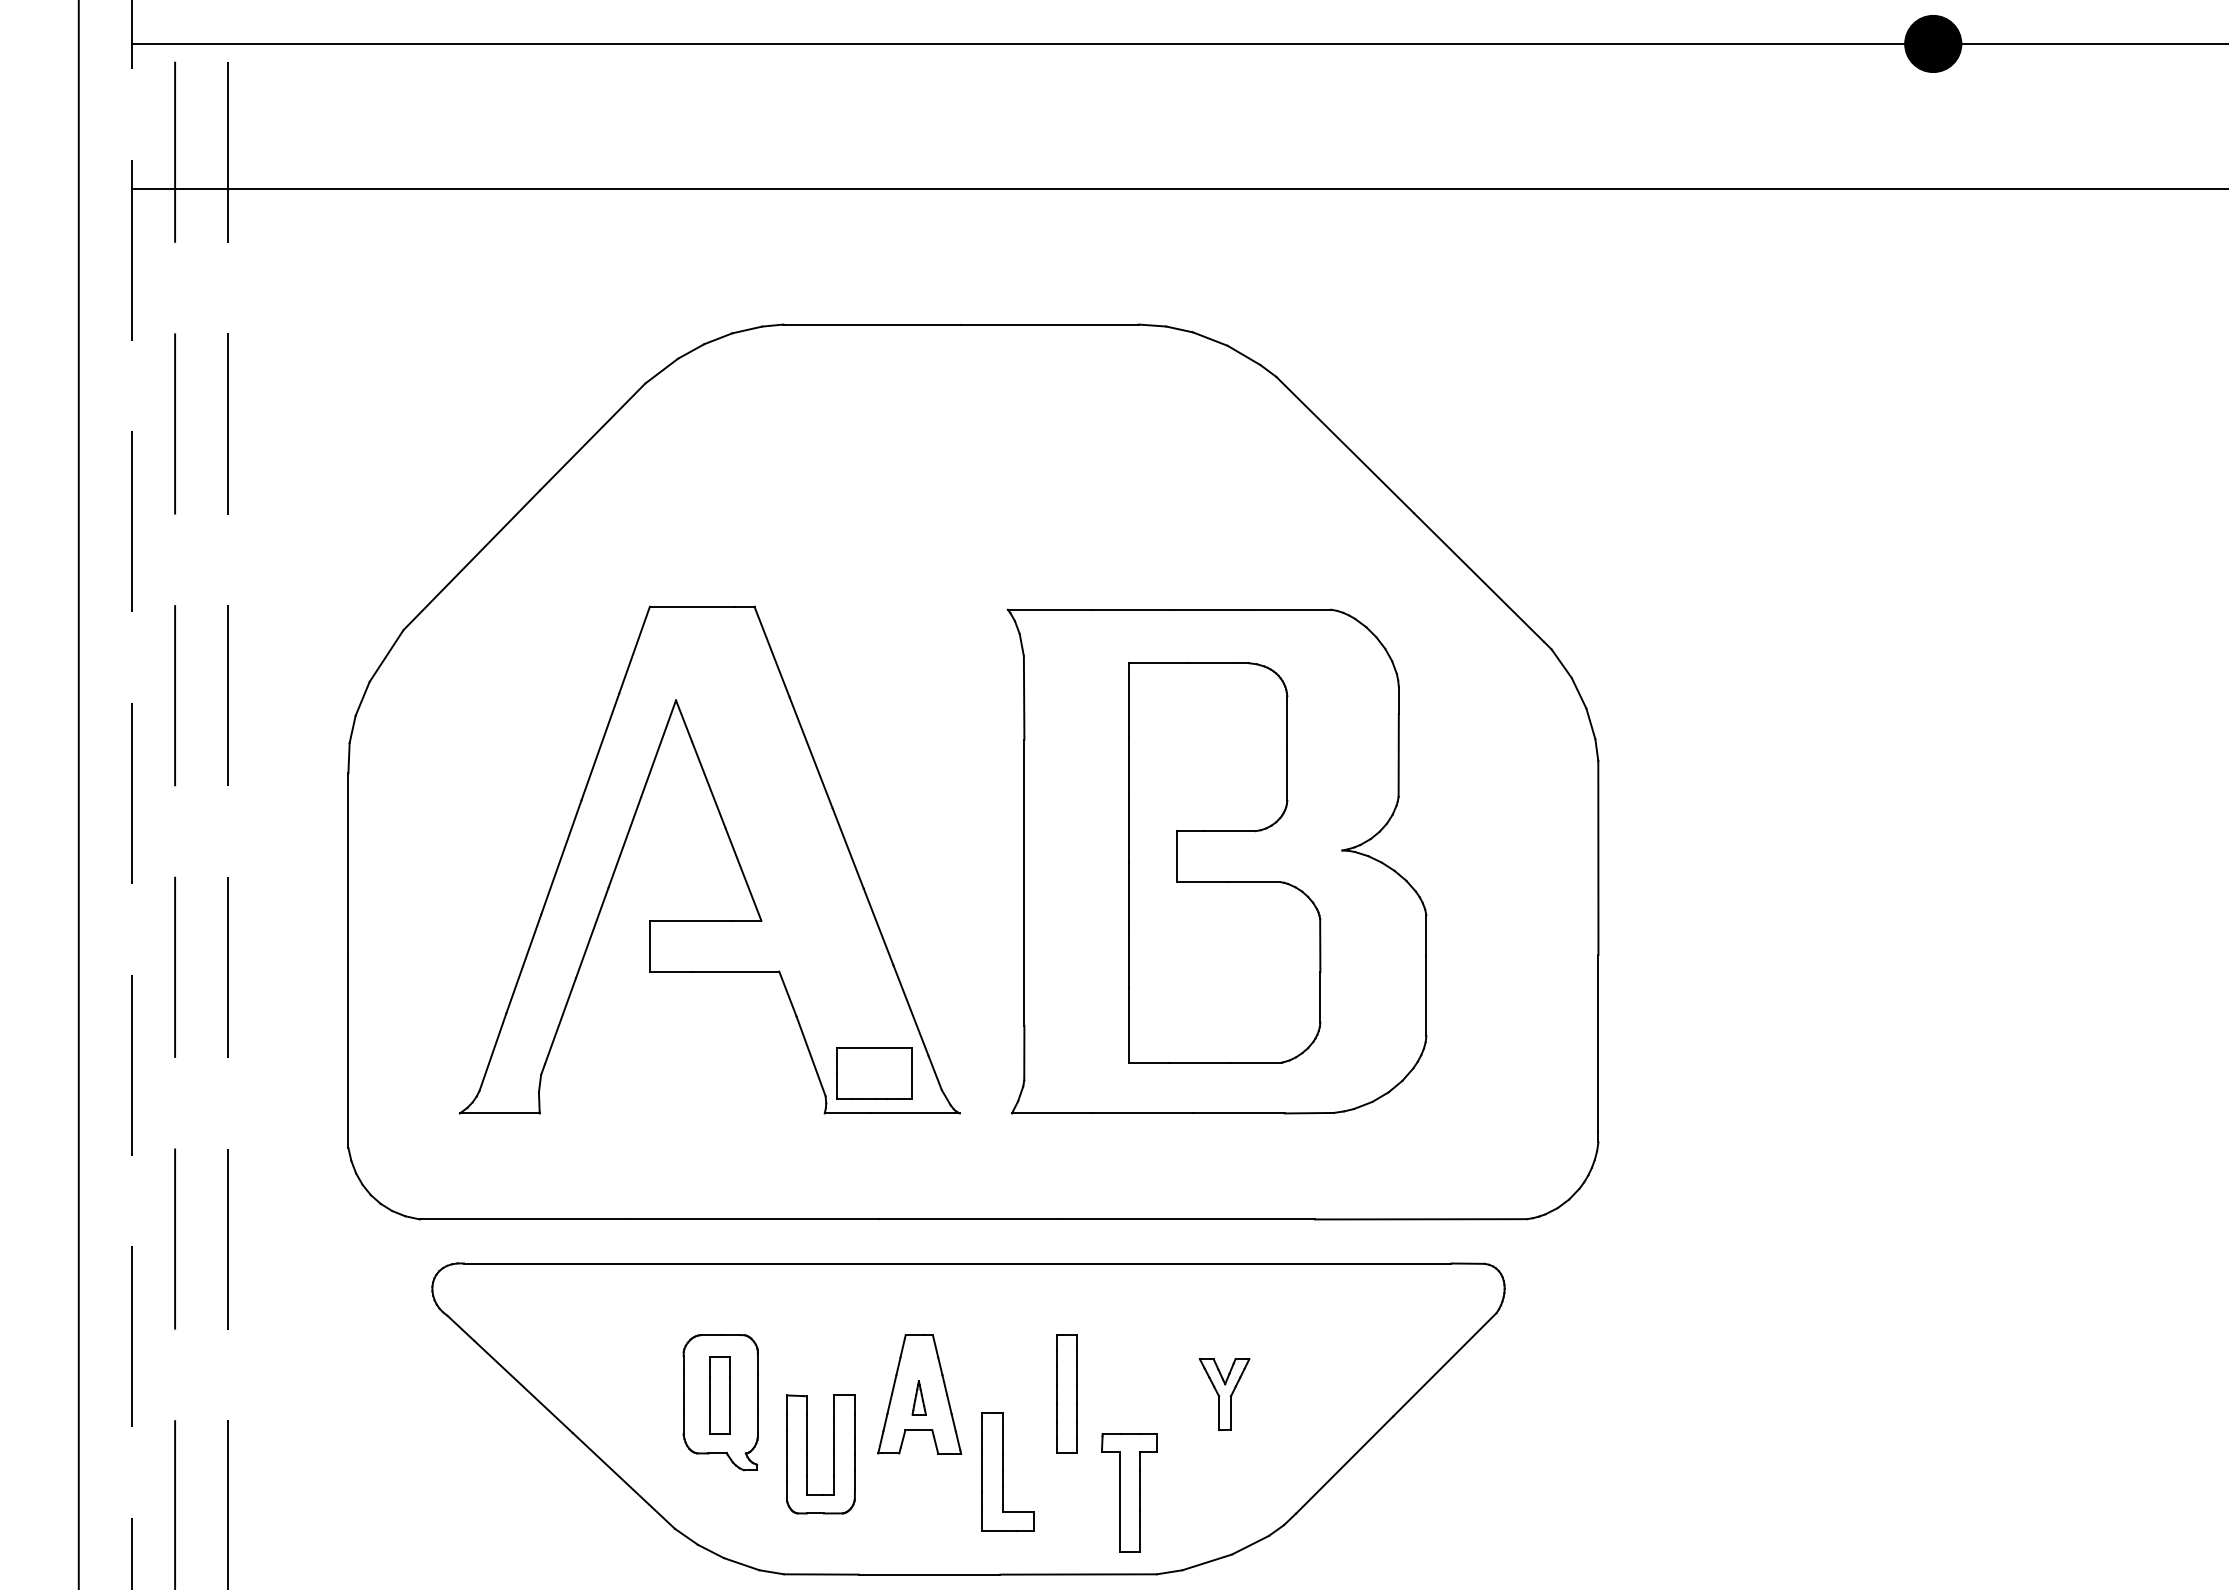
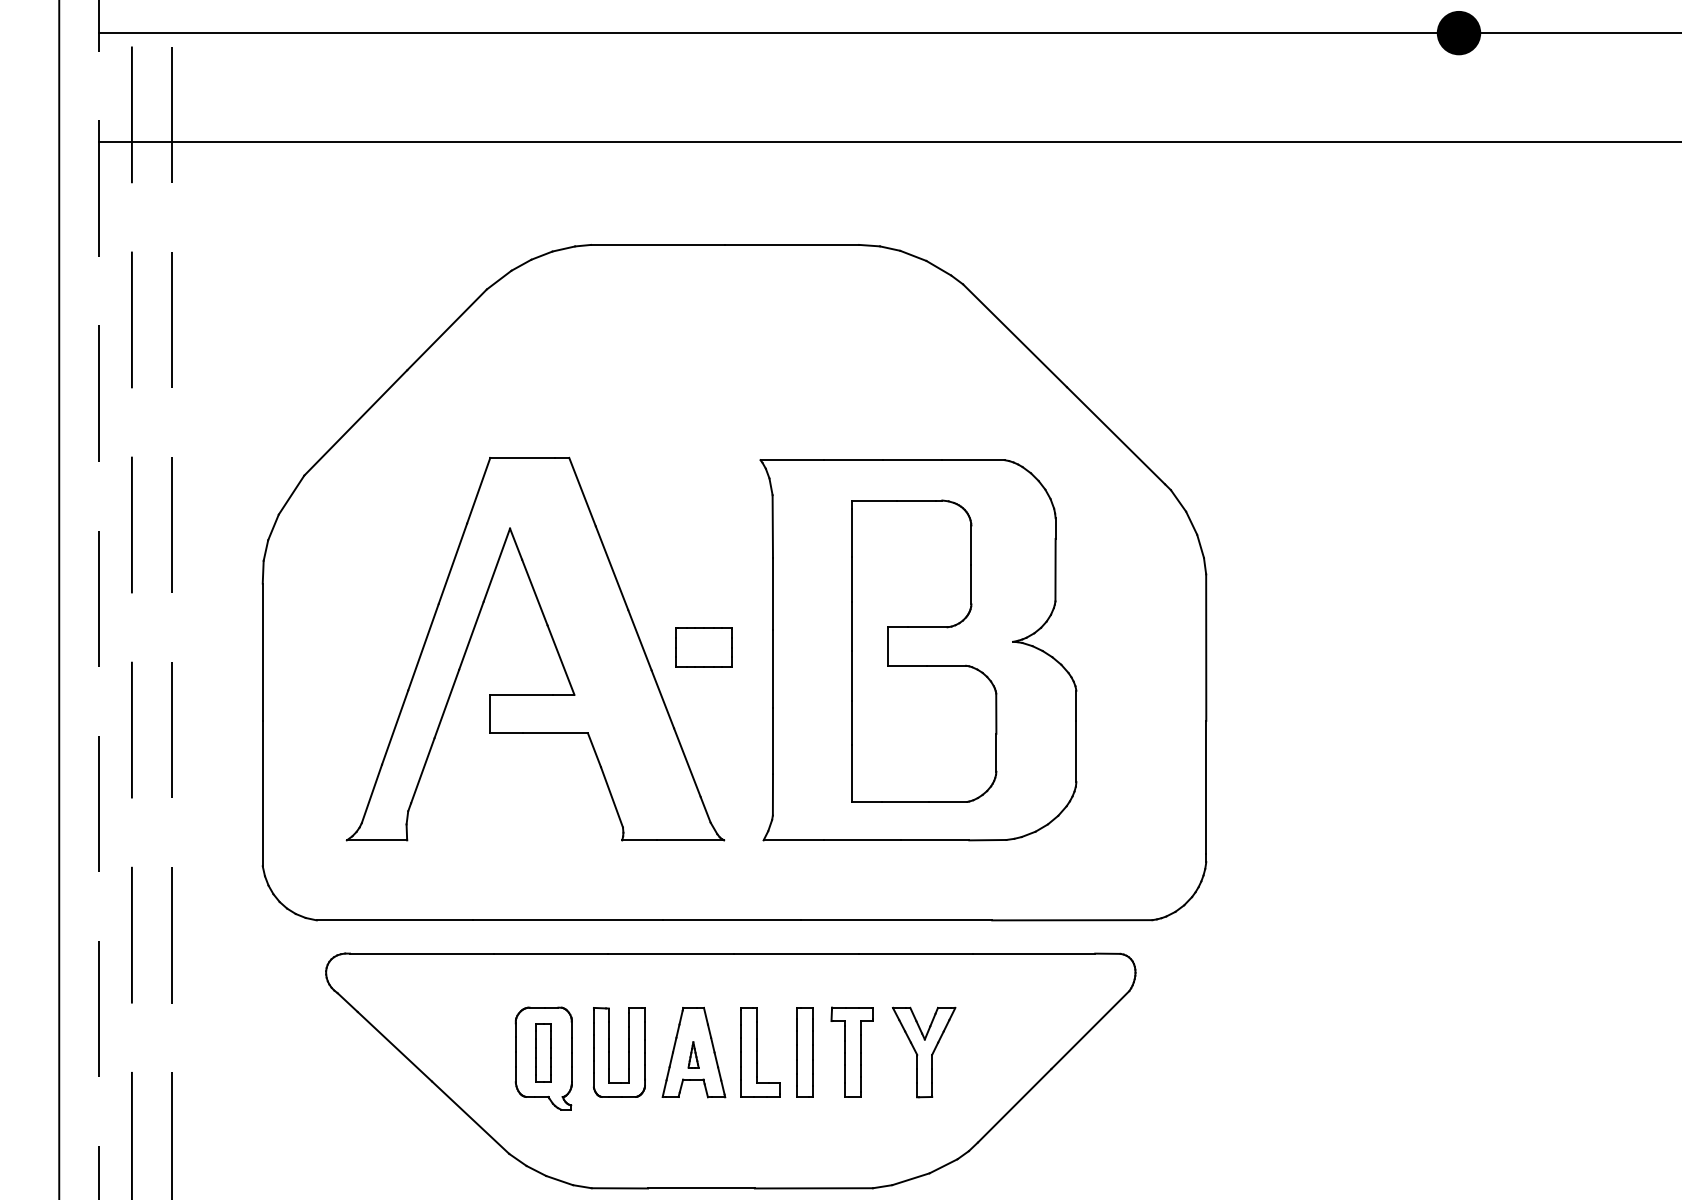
part: (874, 1073) -> (704, 647), moved
part: (1224, 1394) -> (924, 1052), size x1.67
part: (807, 1454) -> (609, 1052), moved
part: (1007, 1471) -> (760, 1051), moved
part: (1129, 1492) -> (852, 1051), moved

